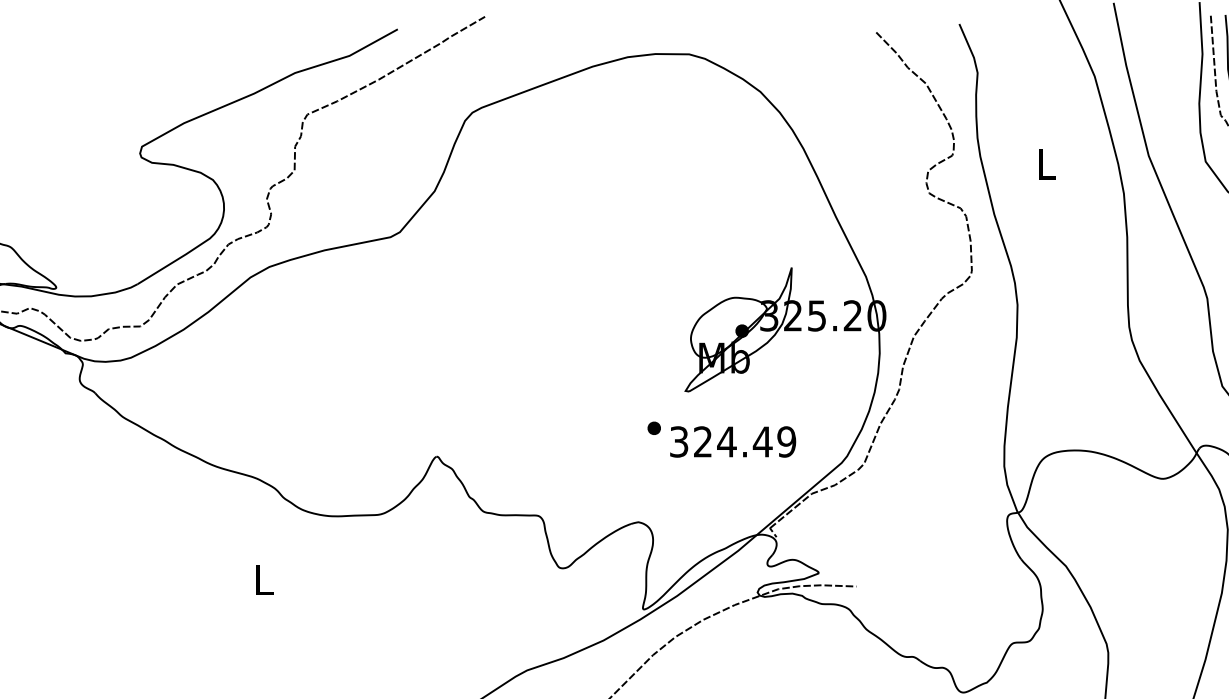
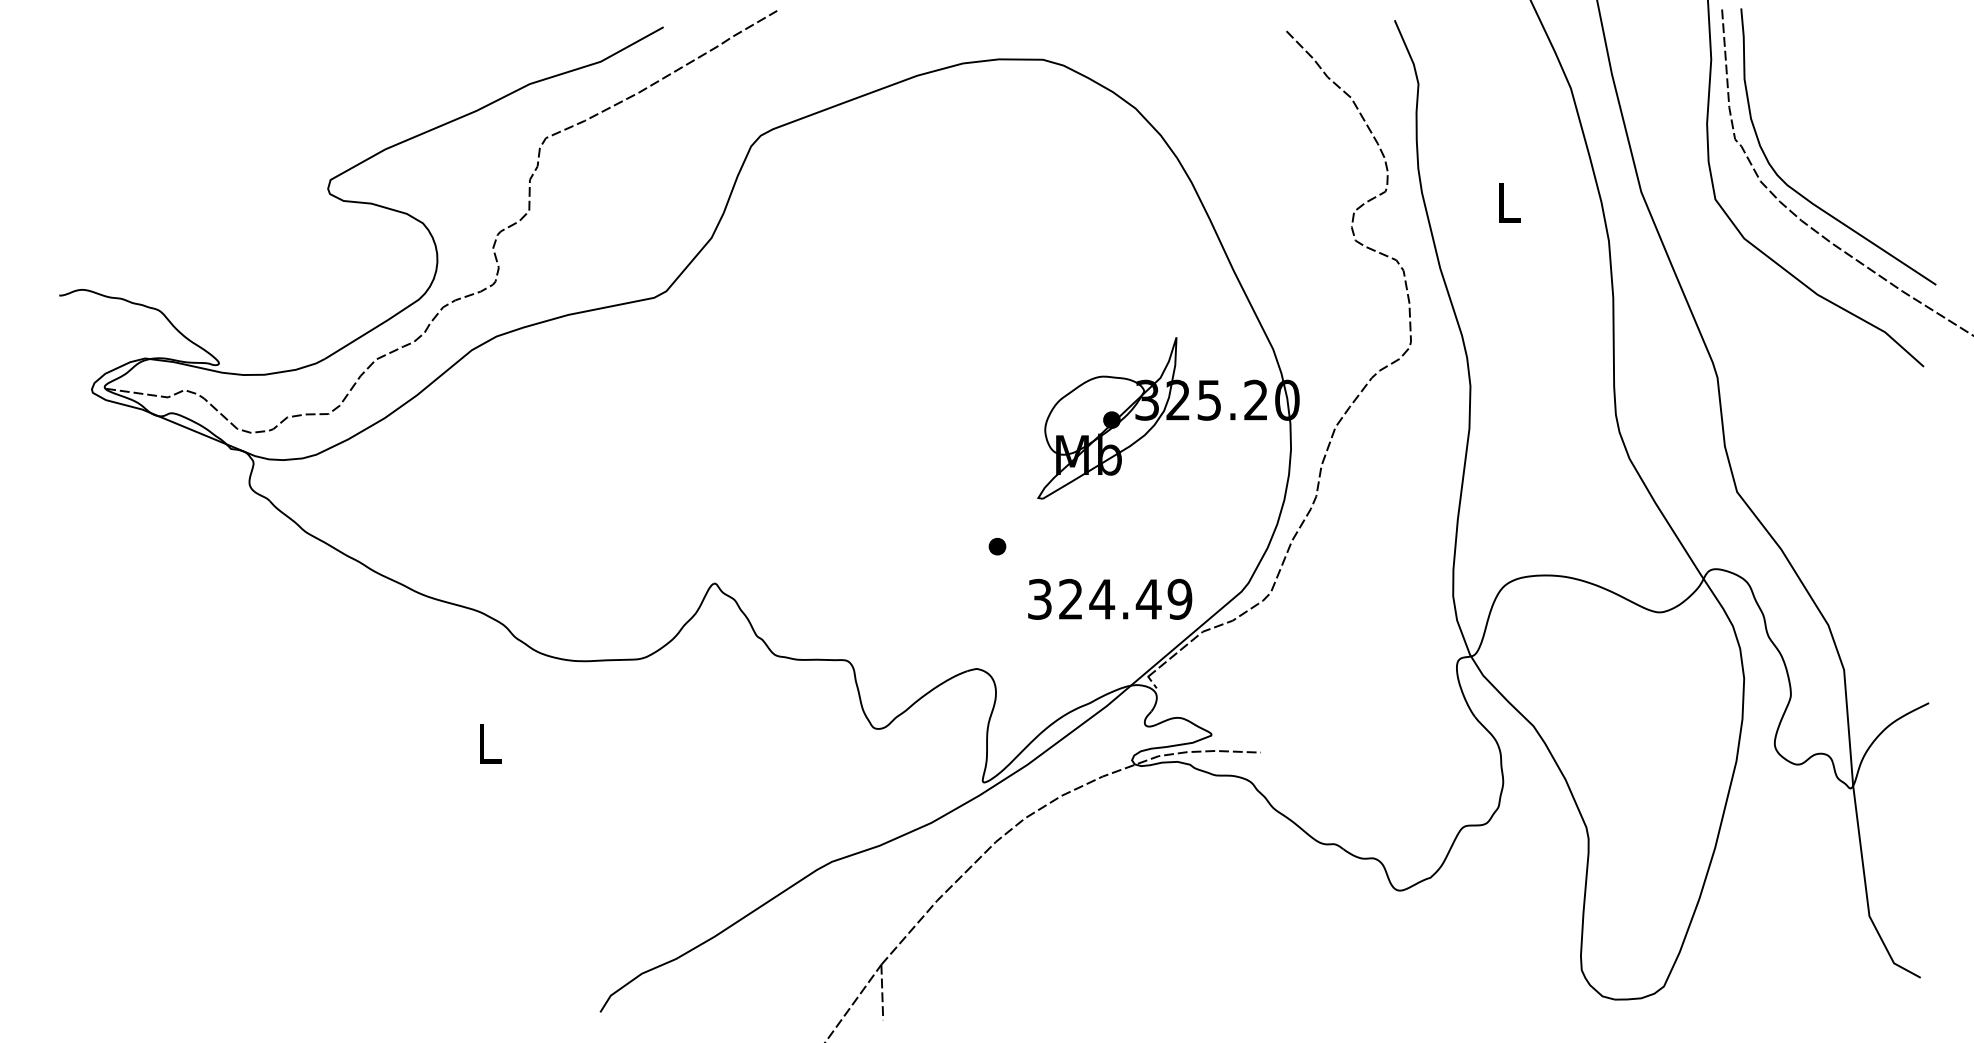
text: (733, 441) -> (1110, 598), moved

